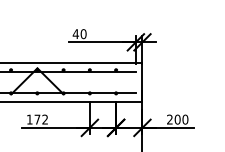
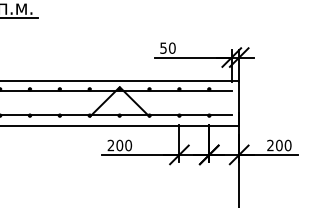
text: (75, 33) -> (163, 47), 40 -> 50
text: (37, 119) -> (119, 145), 172 -> 200

